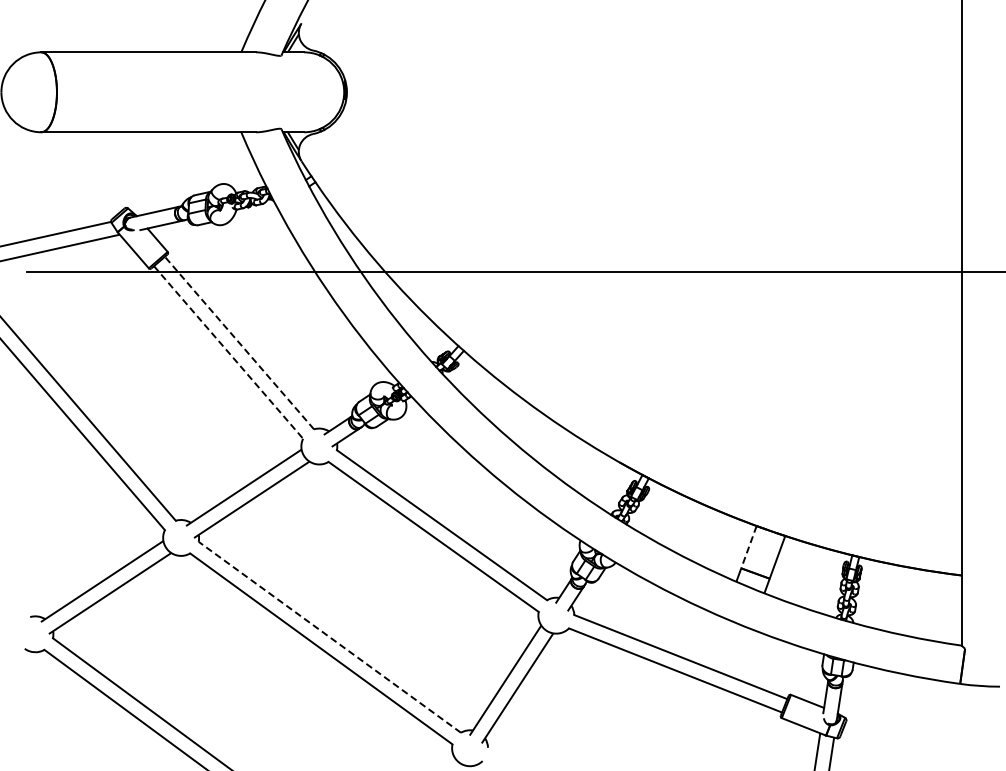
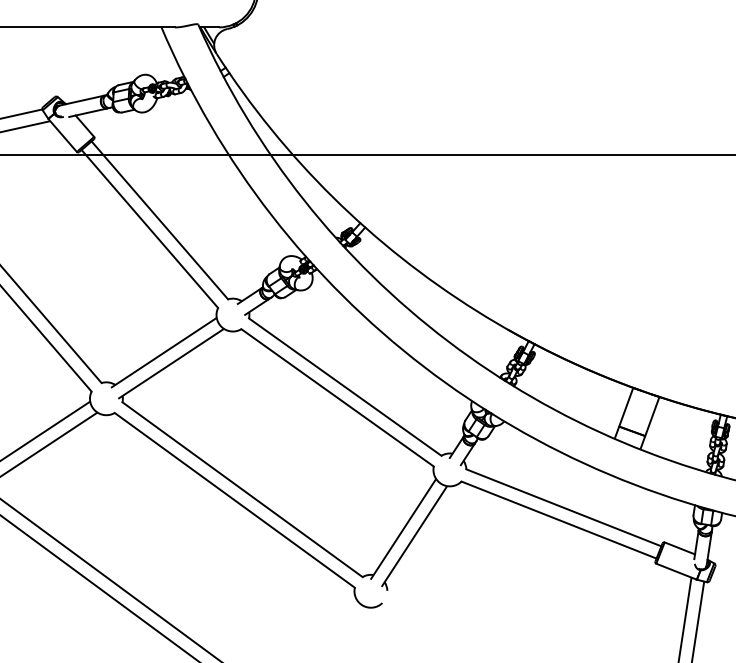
line: (239, 342) -> (159, 219), dashed -> solid
line: (228, 352) -> (149, 229), dashed -> solid
line: (748, 547) -> (625, 407), dashed -> solid
line: (329, 636) -> (242, 488), dashed -> solid

